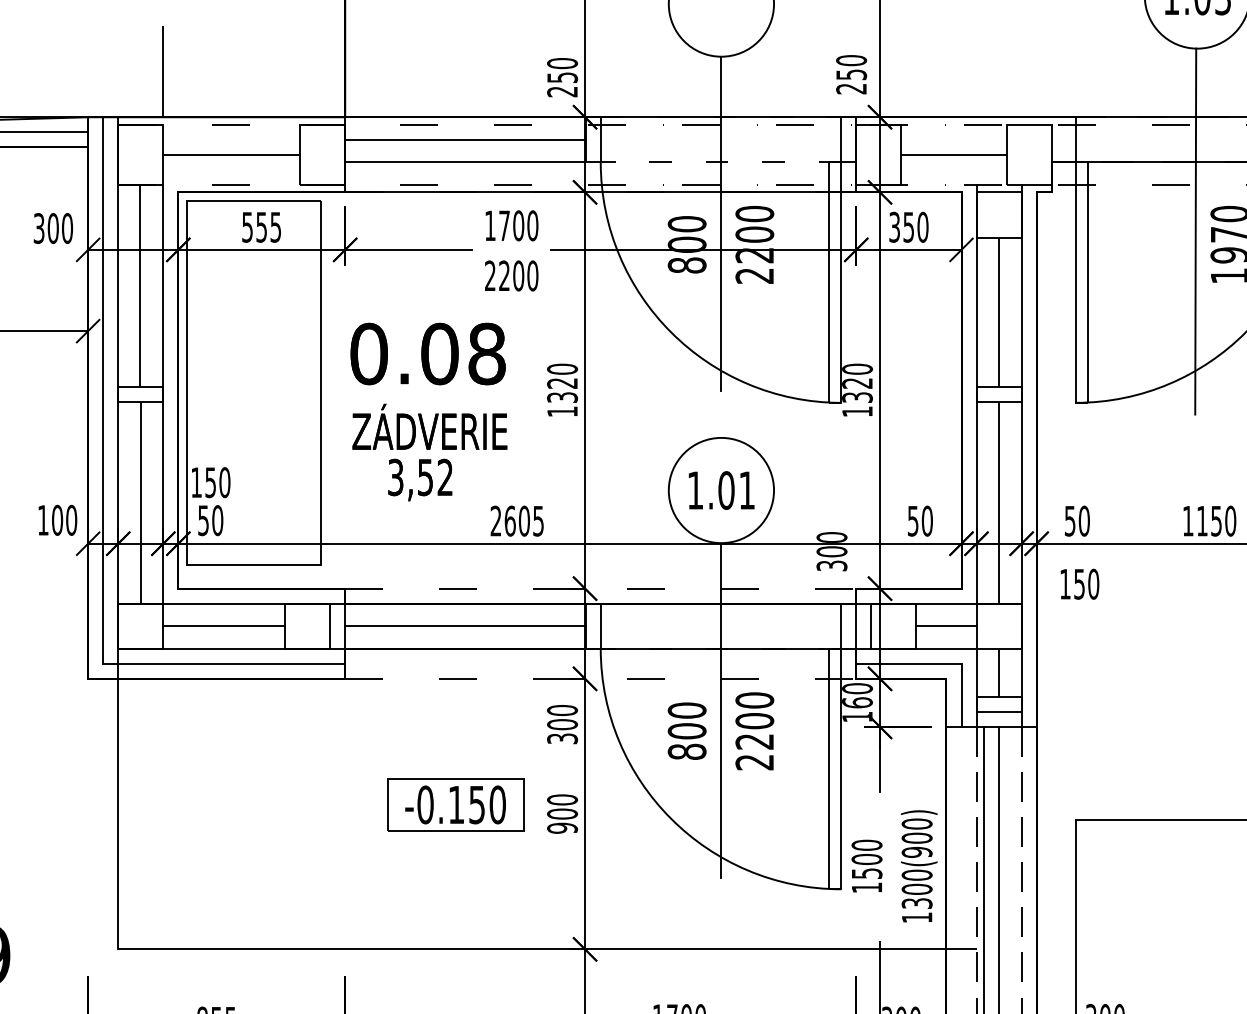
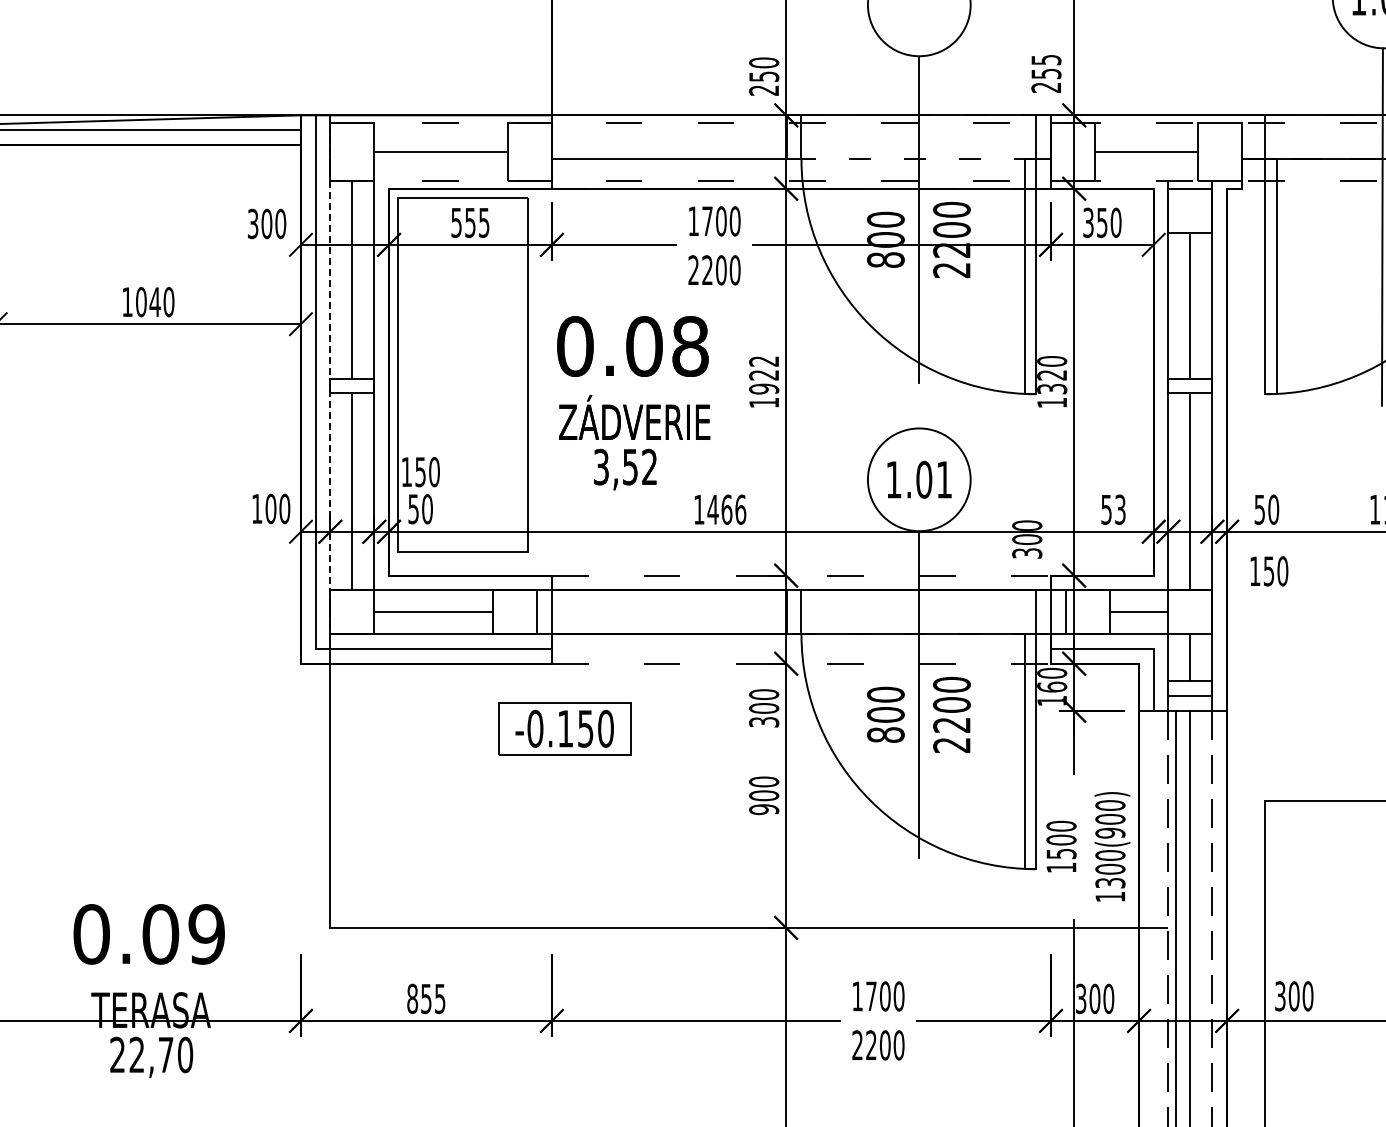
text: (851, 60) -> (1046, 59), 250 -> 255
line: (163, 72) -> (374, 71), removed
line: (464, 139) -> (668, 137), removed
line: (118, 382) -> (330, 374), solid -> dashed
text: (562, 383) -> (764, 375), 1320 -> 1922
text: (517, 520) -> (720, 509), 2605 -> 1466
text: (927, 520) -> (1120, 509), 50 -> 53
line: (464, 626) -> (668, 612), removed
part: (455, 804) -> (564, 728), moved

